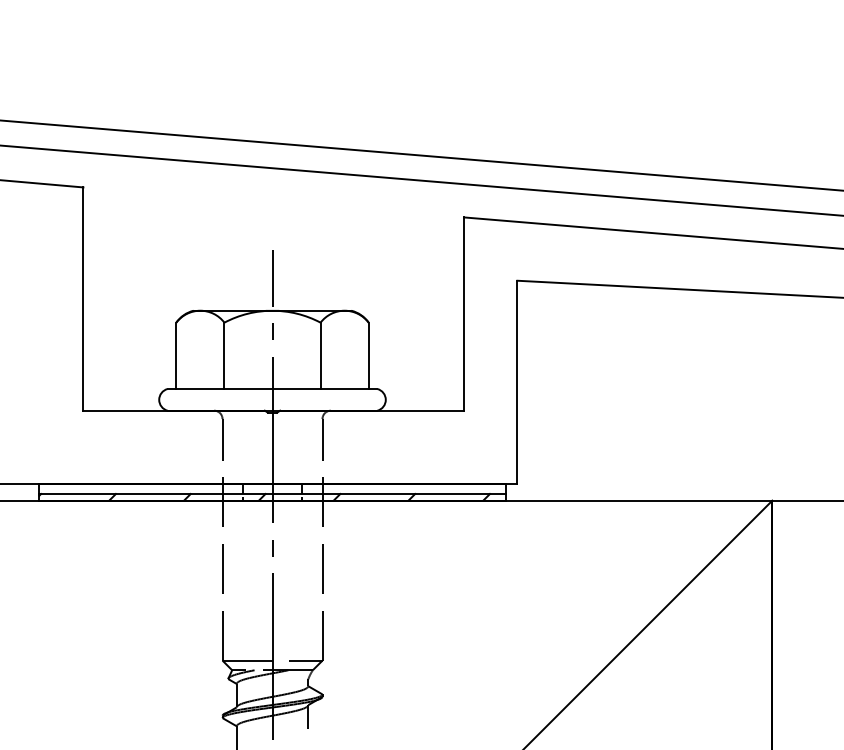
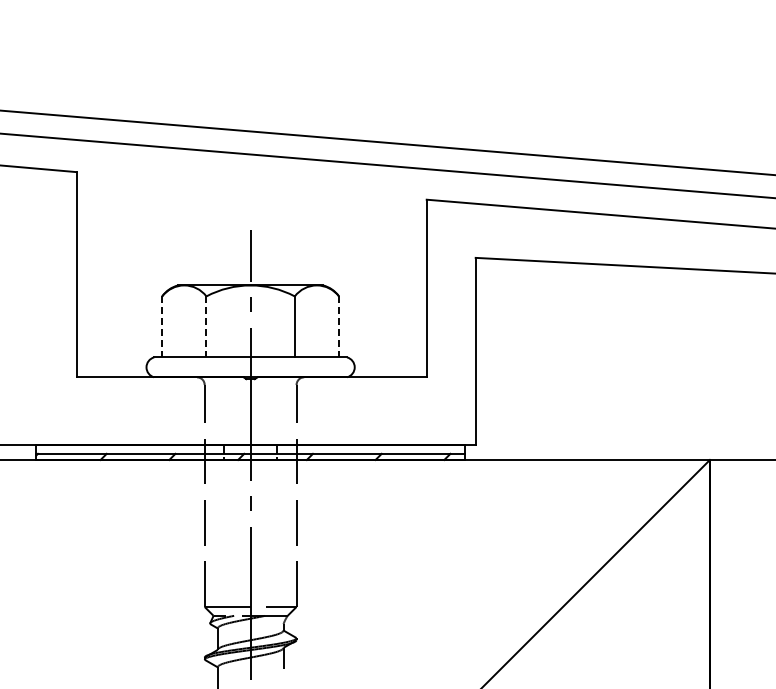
line: (176, 356) -> (162, 327), solid -> dashed
line: (224, 356) -> (206, 327), solid -> dashed
line: (369, 356) -> (339, 327), solid -> dashed

